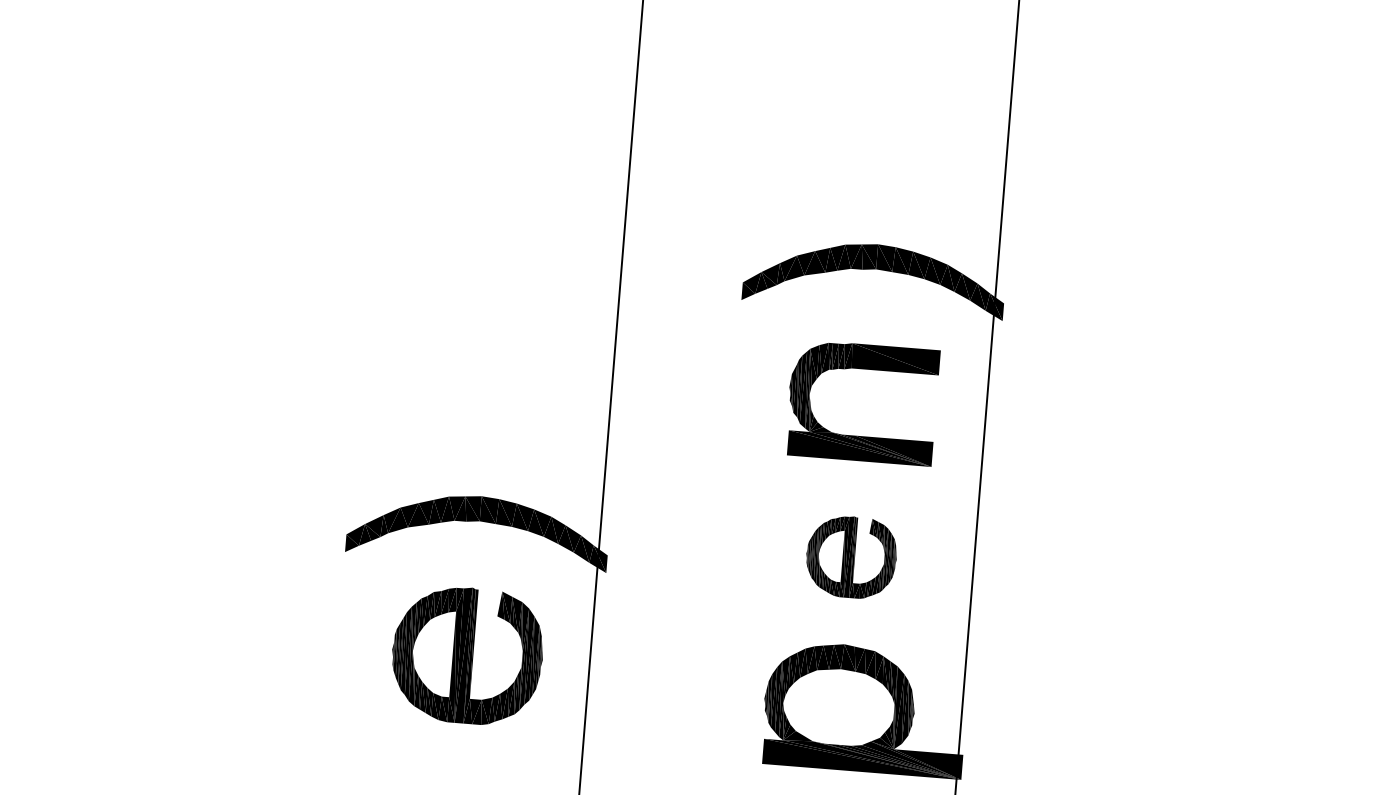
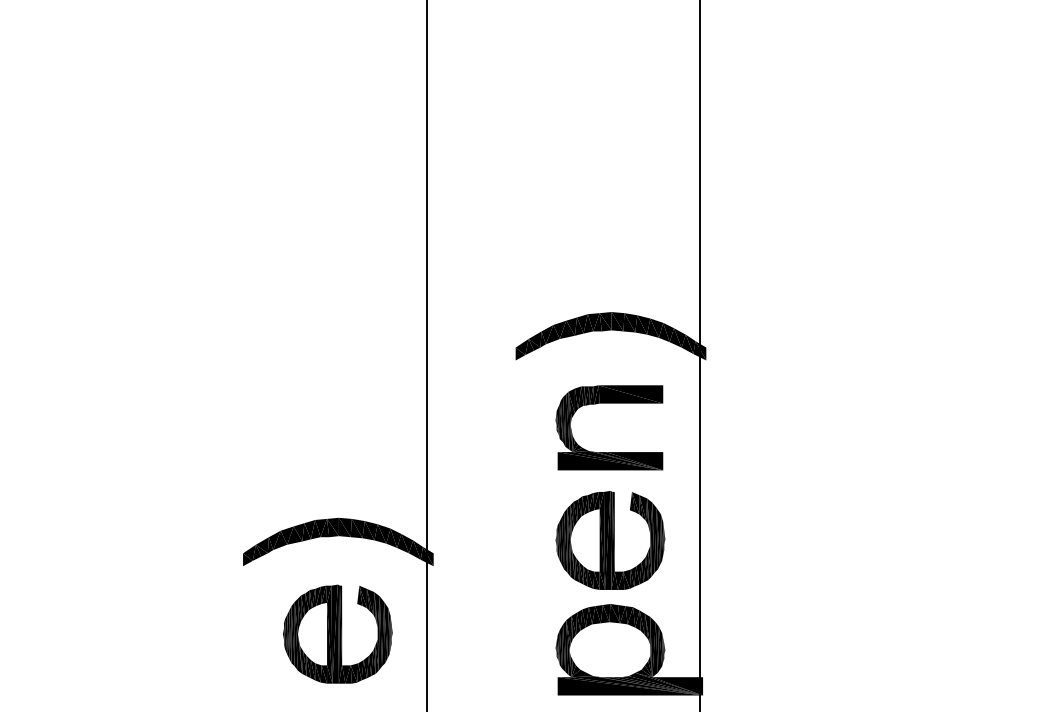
part: (851, 557) -> (610, 540), size x1.67

